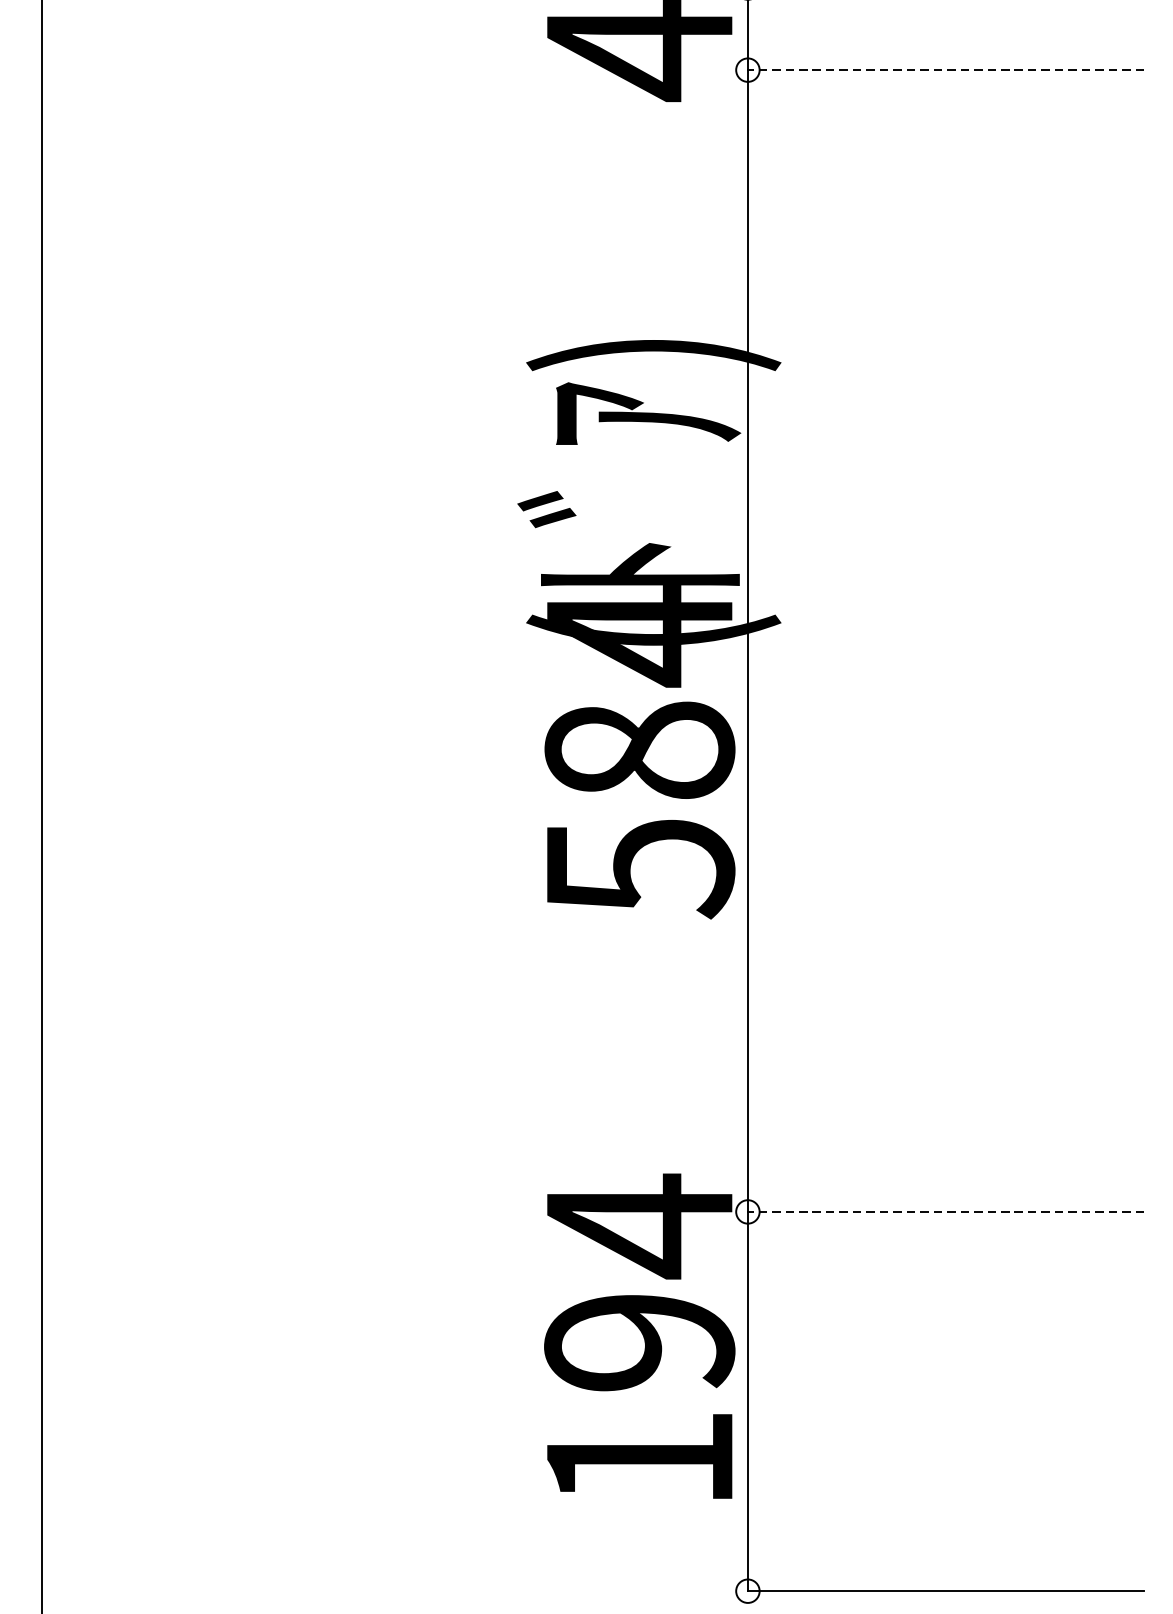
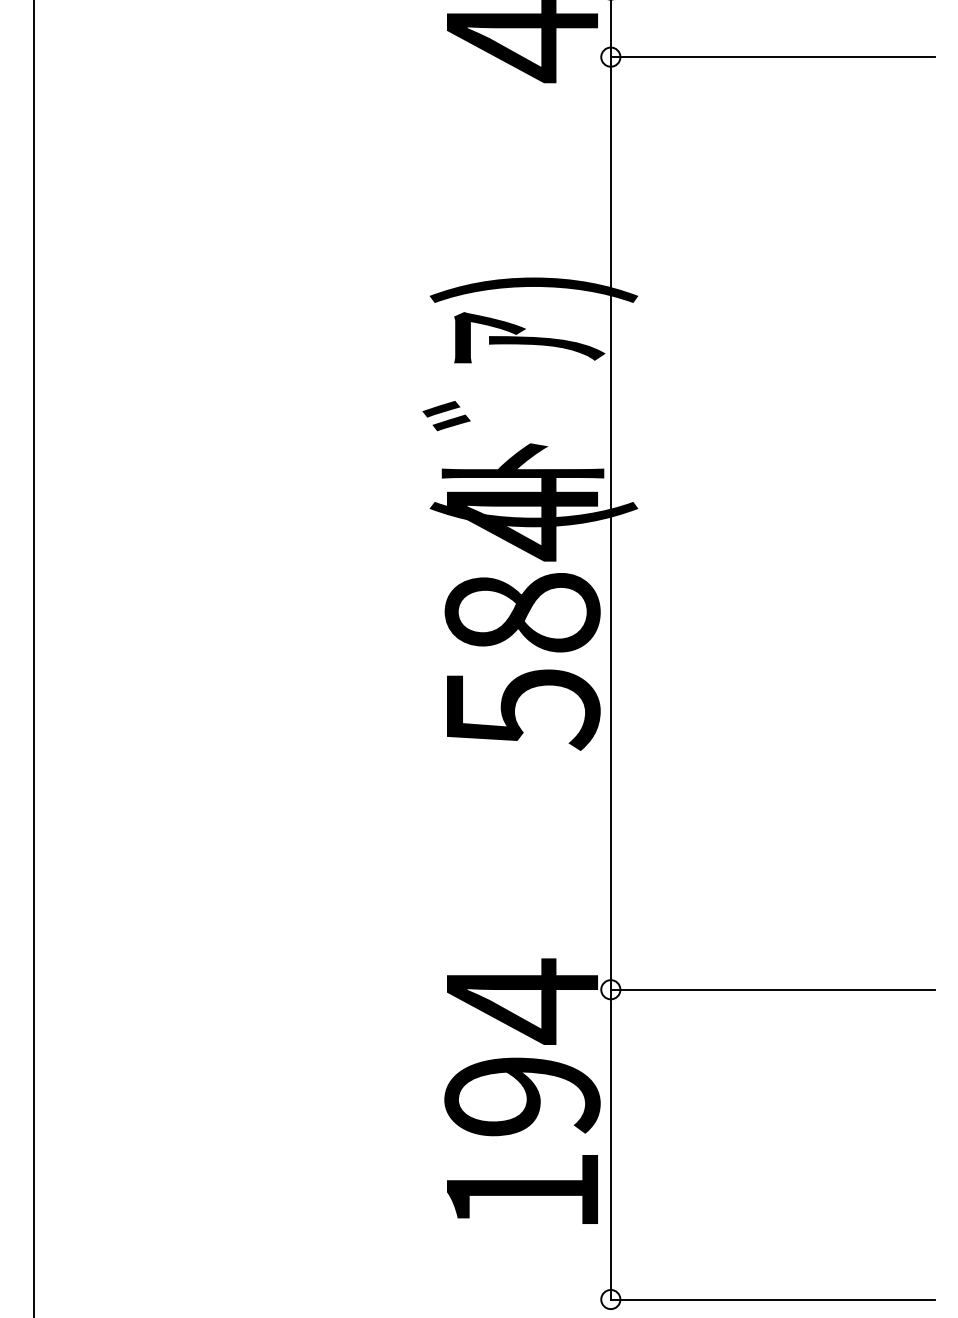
line: (945, 70) -> (772, 57), dashed -> solid
line: (945, 1211) -> (772, 989), dashed -> solid

